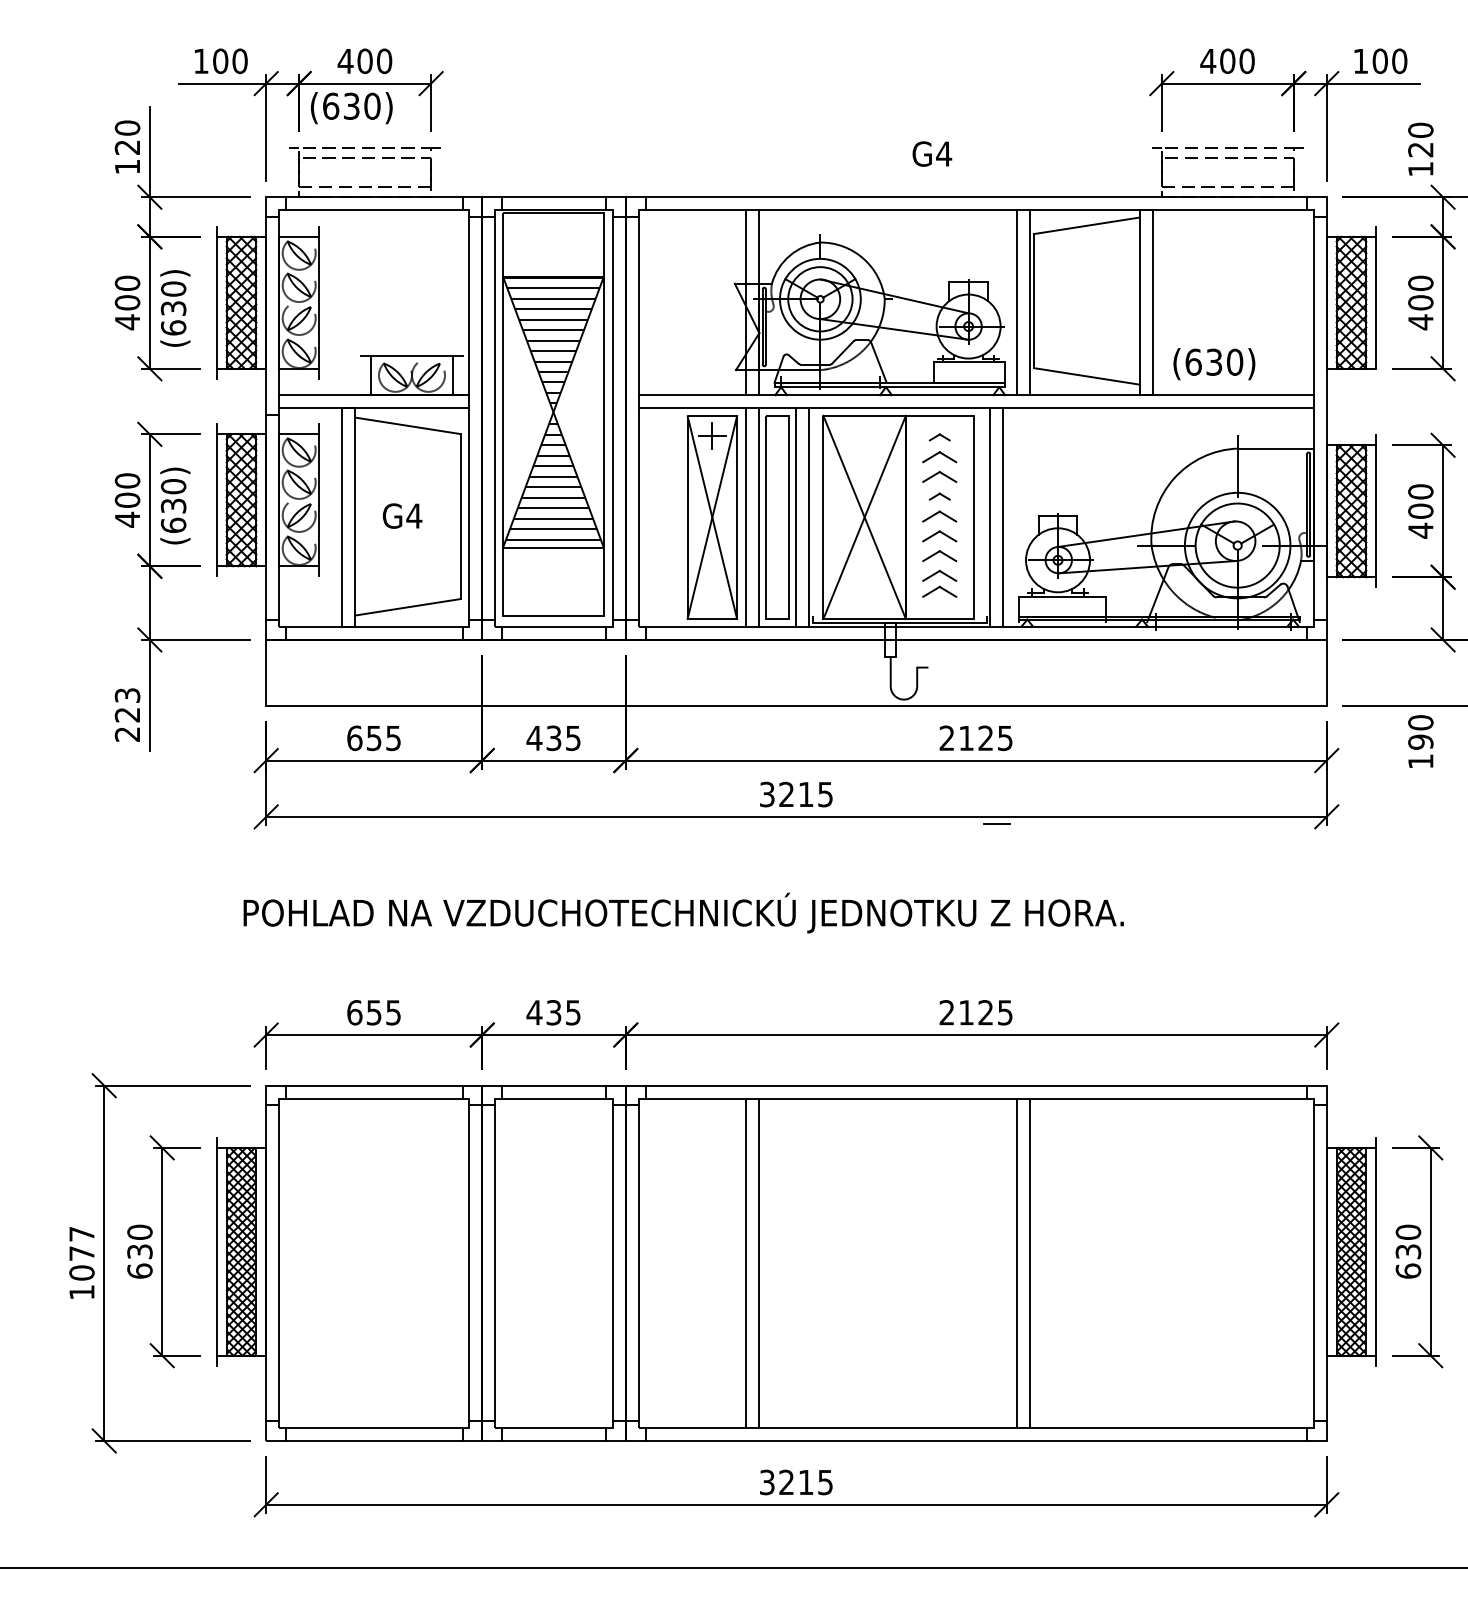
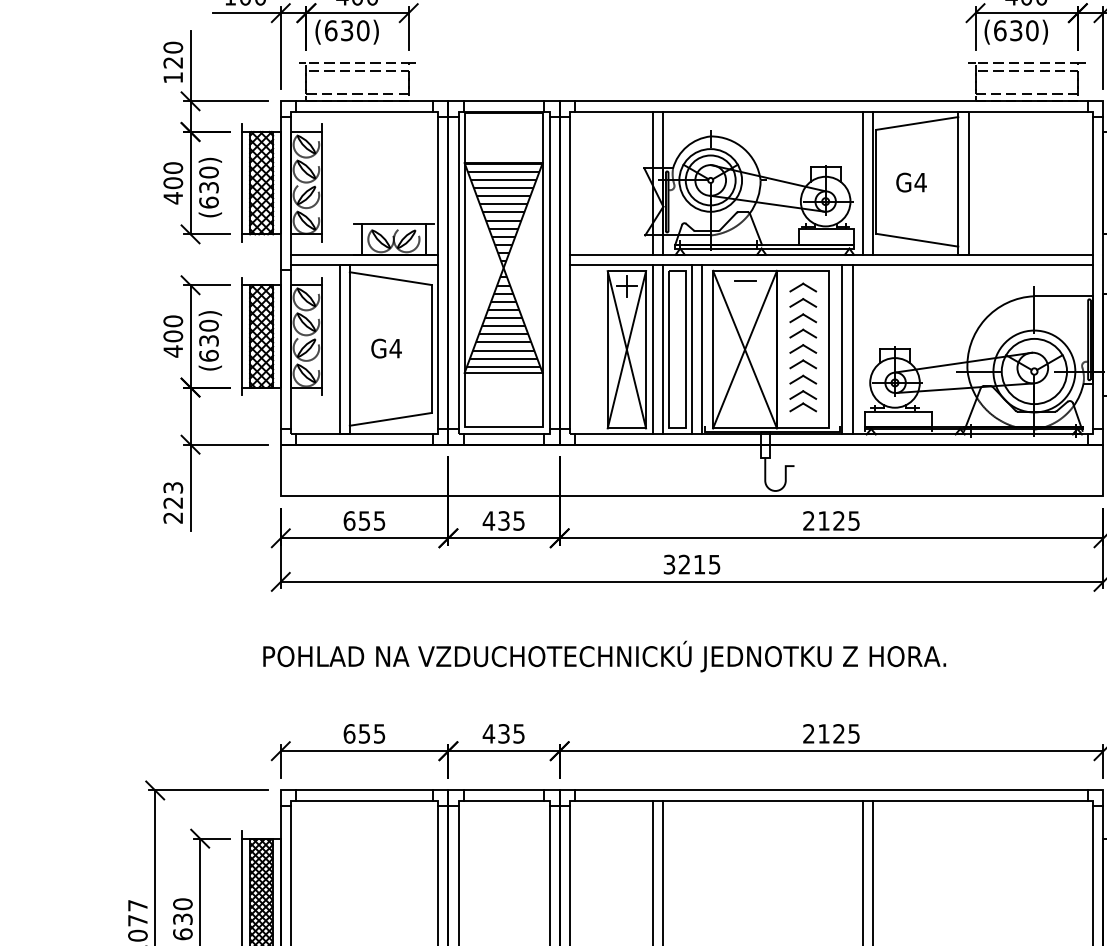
text: (932, 153) -> (911, 182), moved
text: (1214, 364) -> (1016, 32), moved
part: (939, 437) -> (803, 287), size x1.67
part: (939, 496) -> (803, 333), size x1.67
line: (996, 823) -> (744, 280), moved

